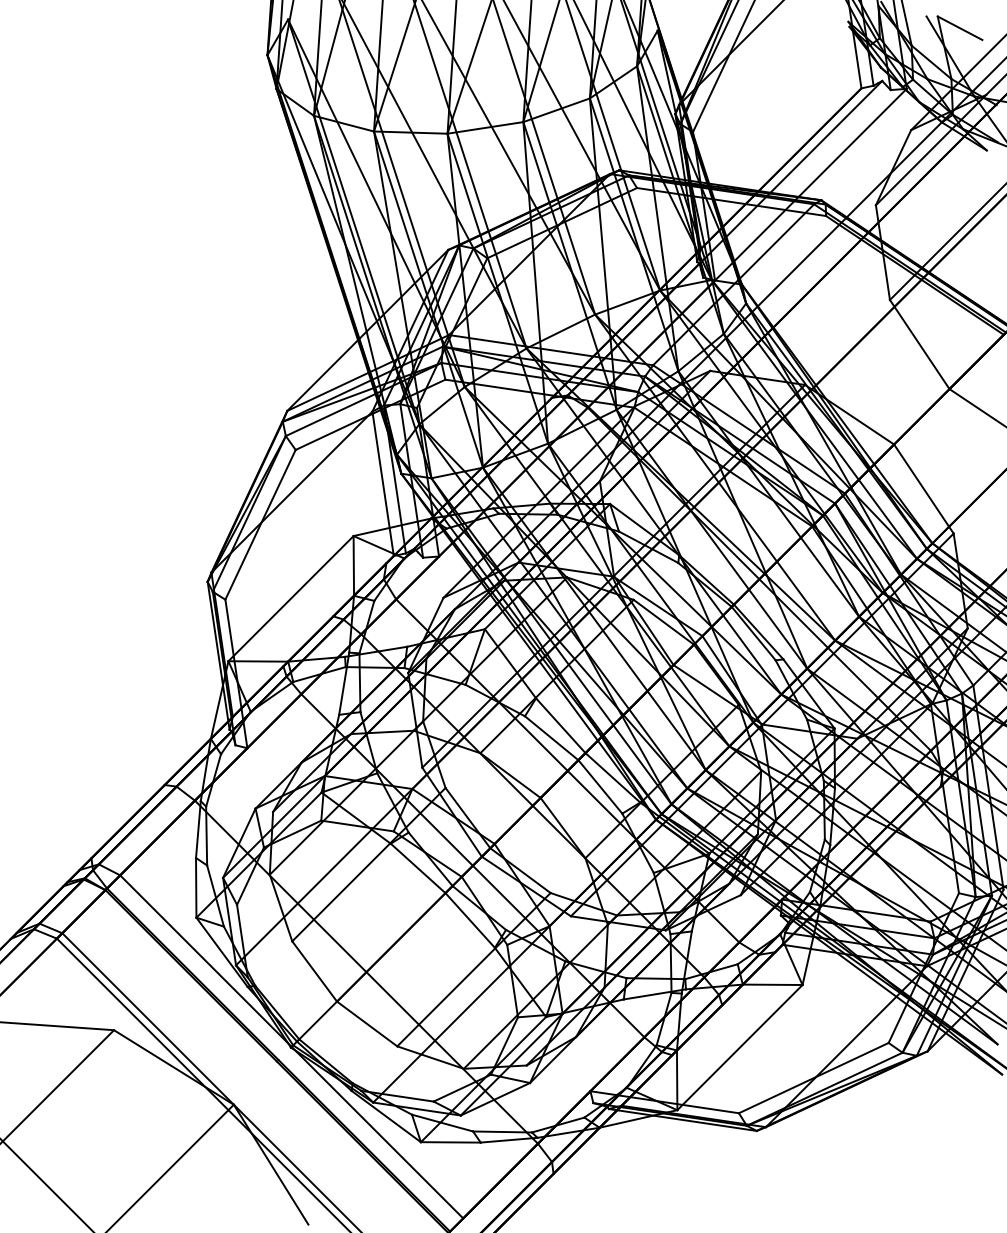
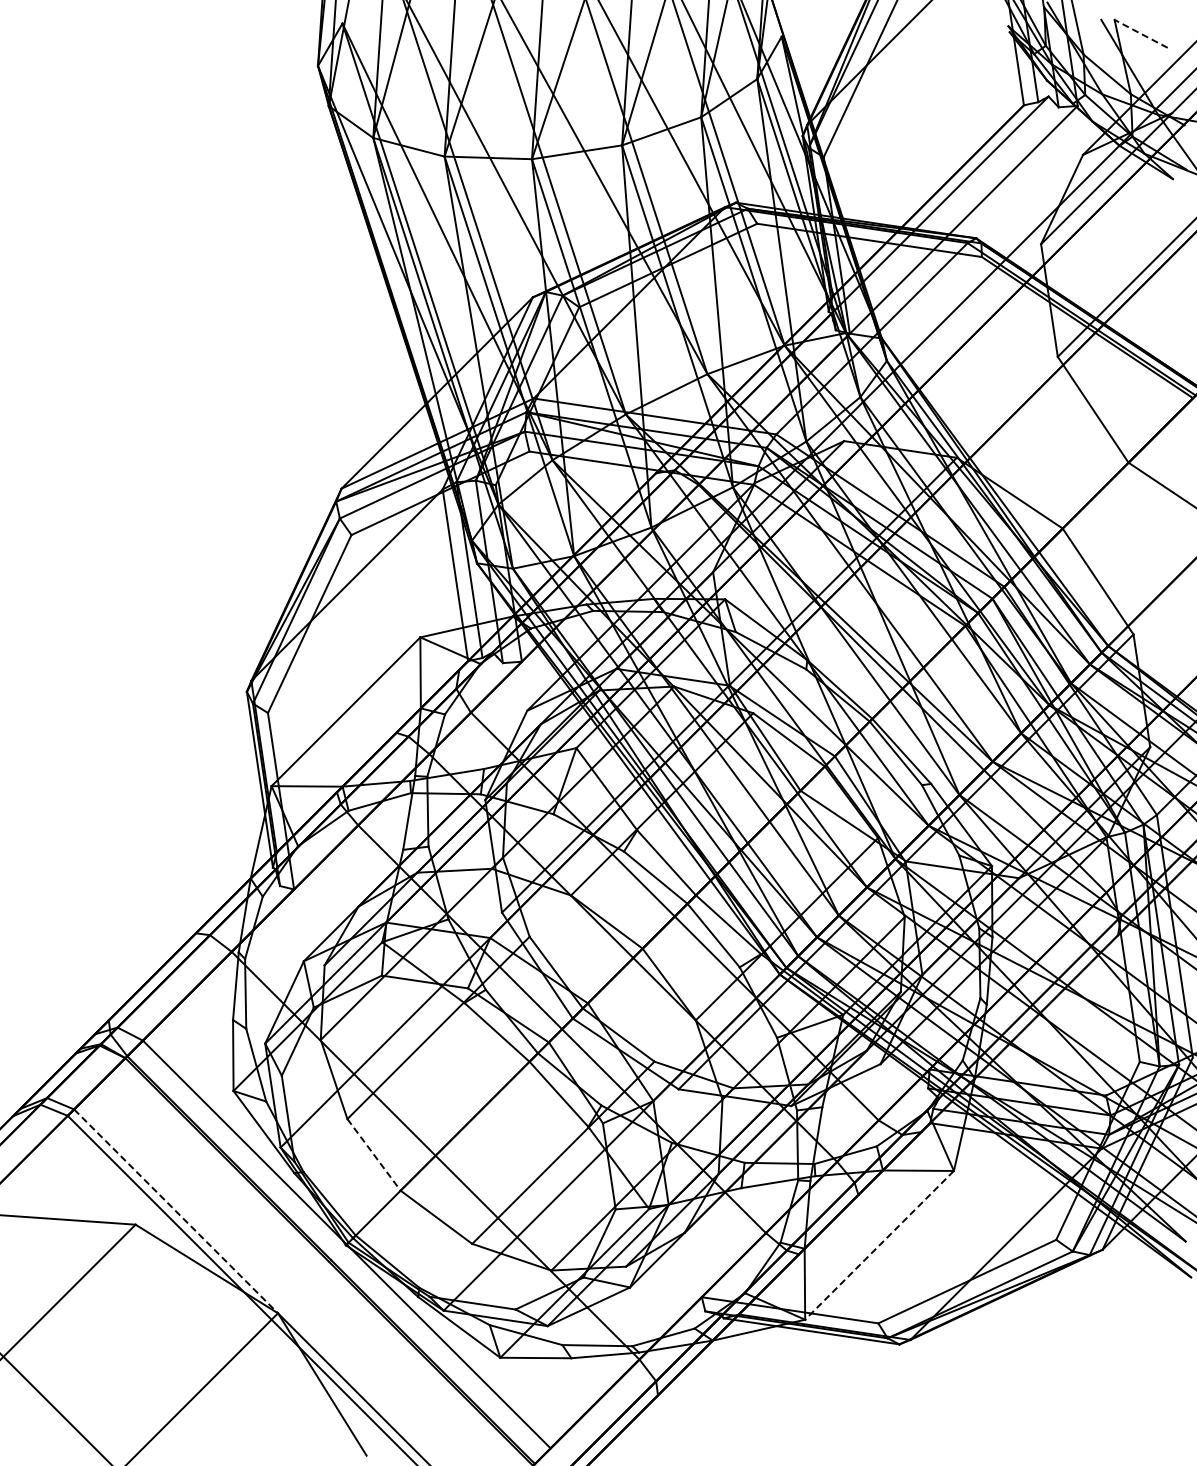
line: (960, 27) -> (1141, 33), solid -> dashed
line: (315, 971) -> (374, 1154), solid -> dashed
line: (148, 1019) -> (176, 1211), solid -> dashed
line: (739, 1047) -> (879, 1245), solid -> dashed

